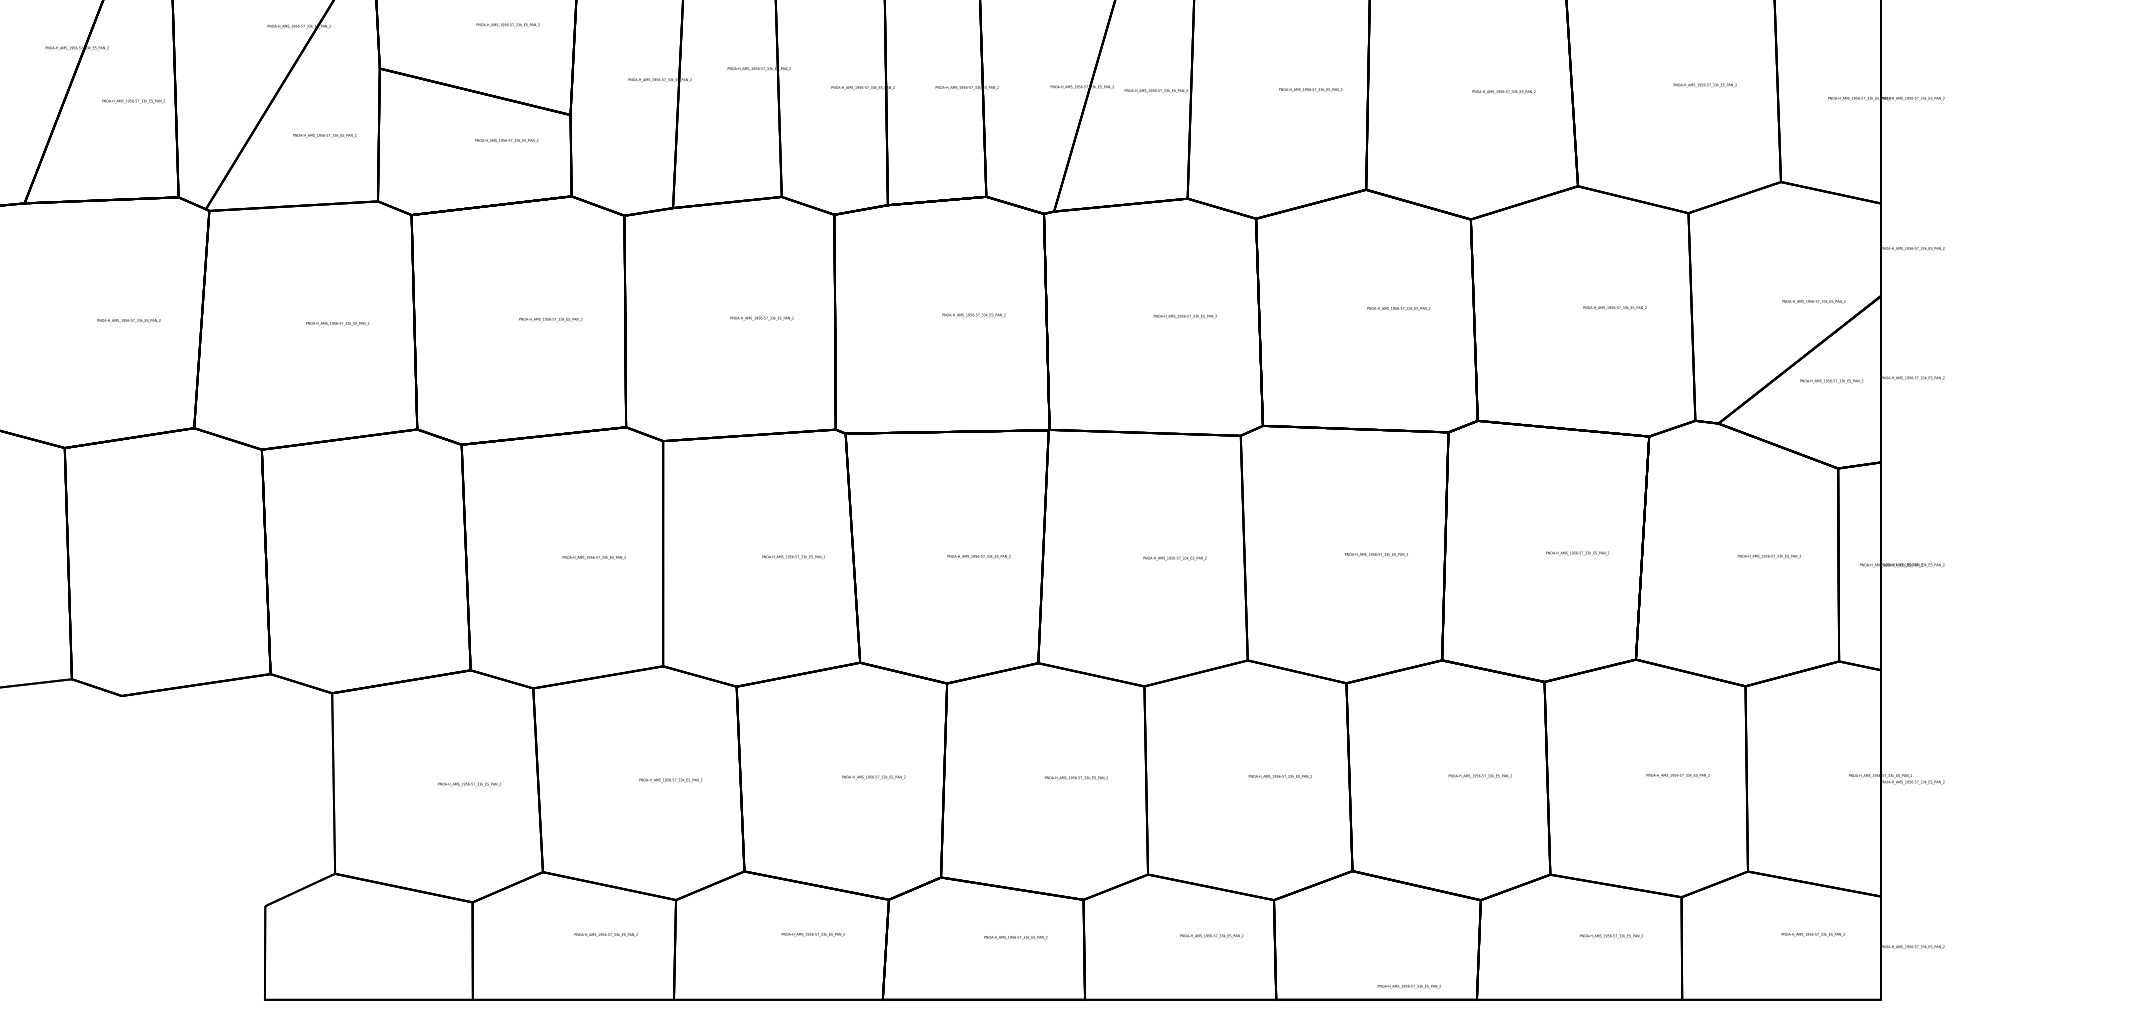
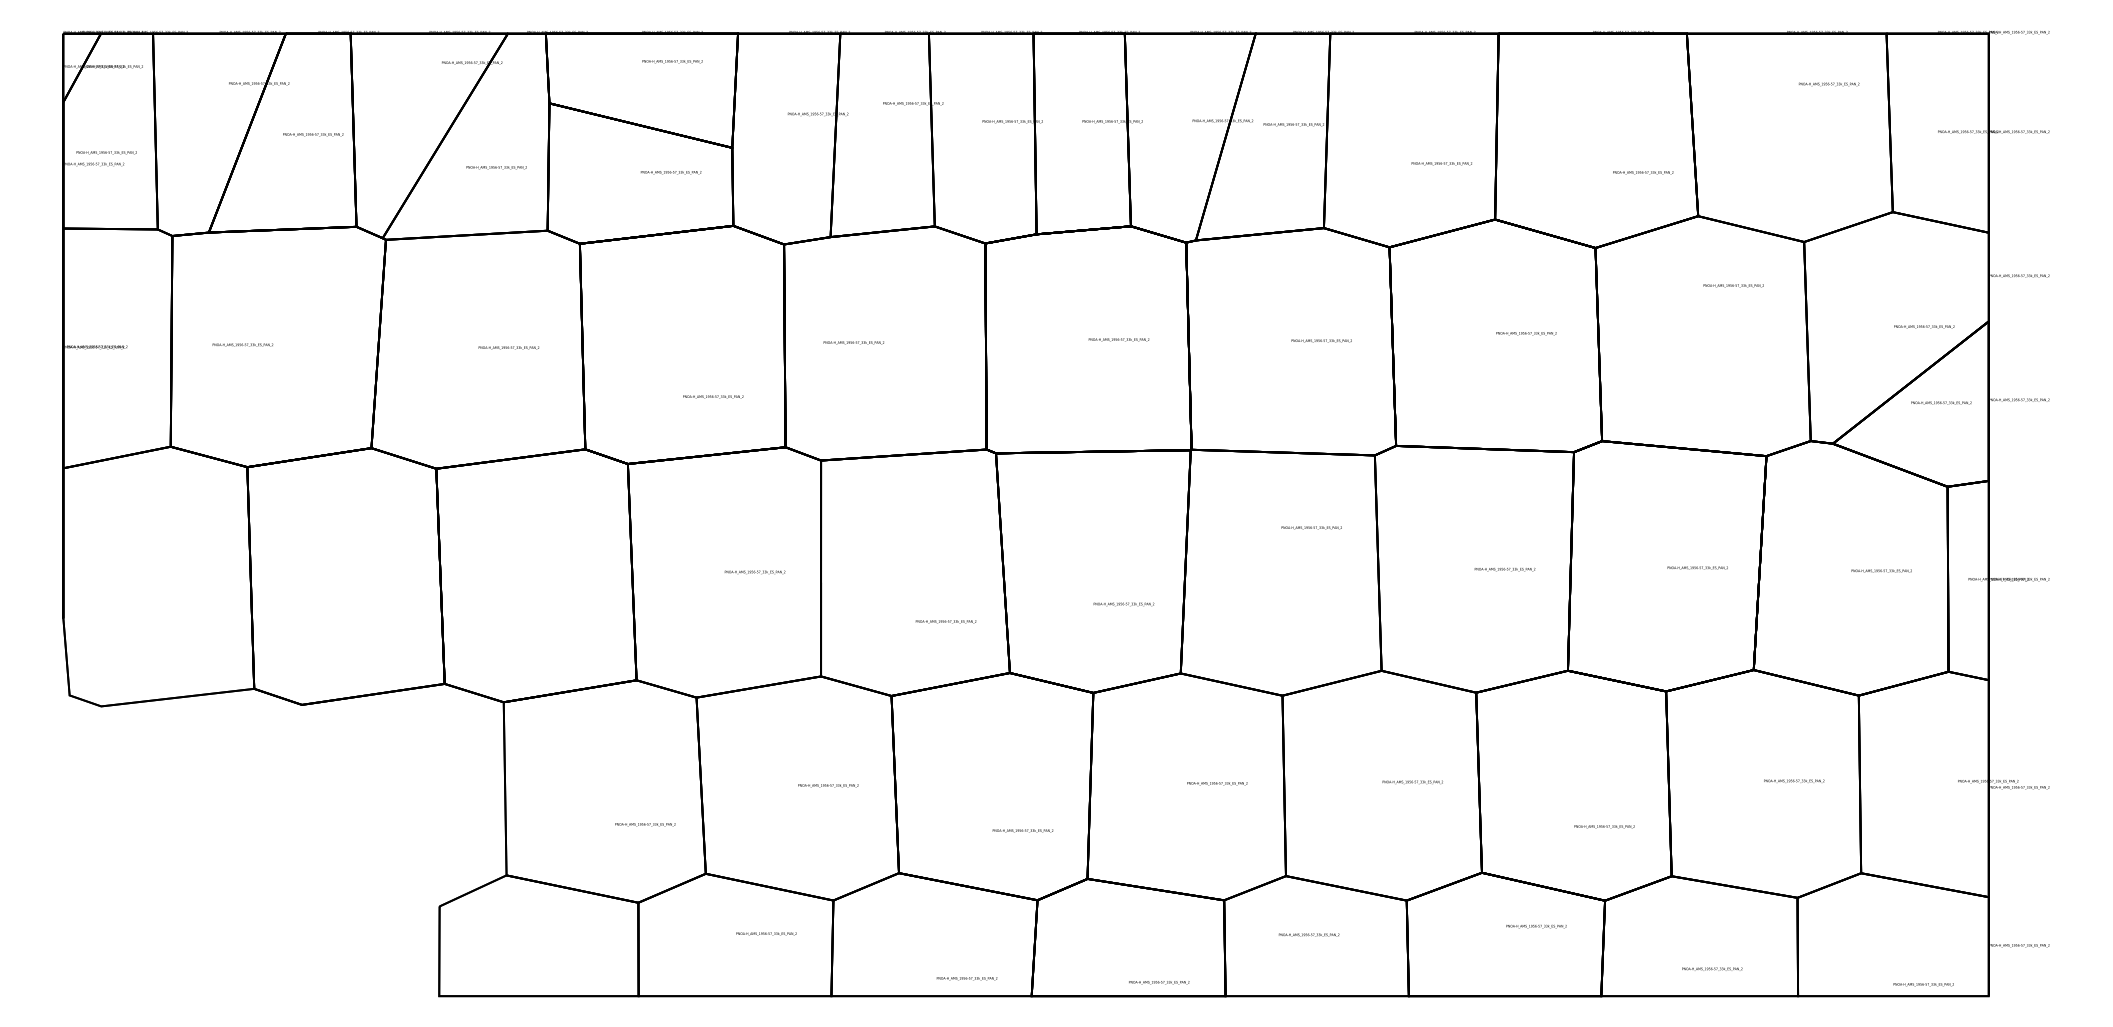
text: (1705, 85) -> (1829, 84), moved
text: (1310, 89) -> (1441, 163), moved
text: (1504, 91) -> (1643, 172), moved
text: (1614, 307) -> (1733, 285), moved
text: (761, 318) -> (853, 342), moved
text: (550, 319) -> (713, 396), moved
text: (128, 320) -> (242, 344), moved
text: (792, 556) -> (945, 621), moved
text: (978, 556) -> (1123, 604), moved
text: (1174, 557) -> (1311, 527), moved
text: (1480, 775) -> (1604, 826), moved
text: (873, 776) -> (1022, 830), moved
text: (469, 784) -> (645, 824), moved
text: (812, 934) -> (966, 978), moved
text: (1812, 934) -> (1923, 984), moved
text: (1211, 935) -> (1308, 934), moved
text: (1611, 935) -> (1712, 968), moved
text: (1016, 937) -> (1159, 982), moved
text: (1409, 986) -> (1536, 926), moved

